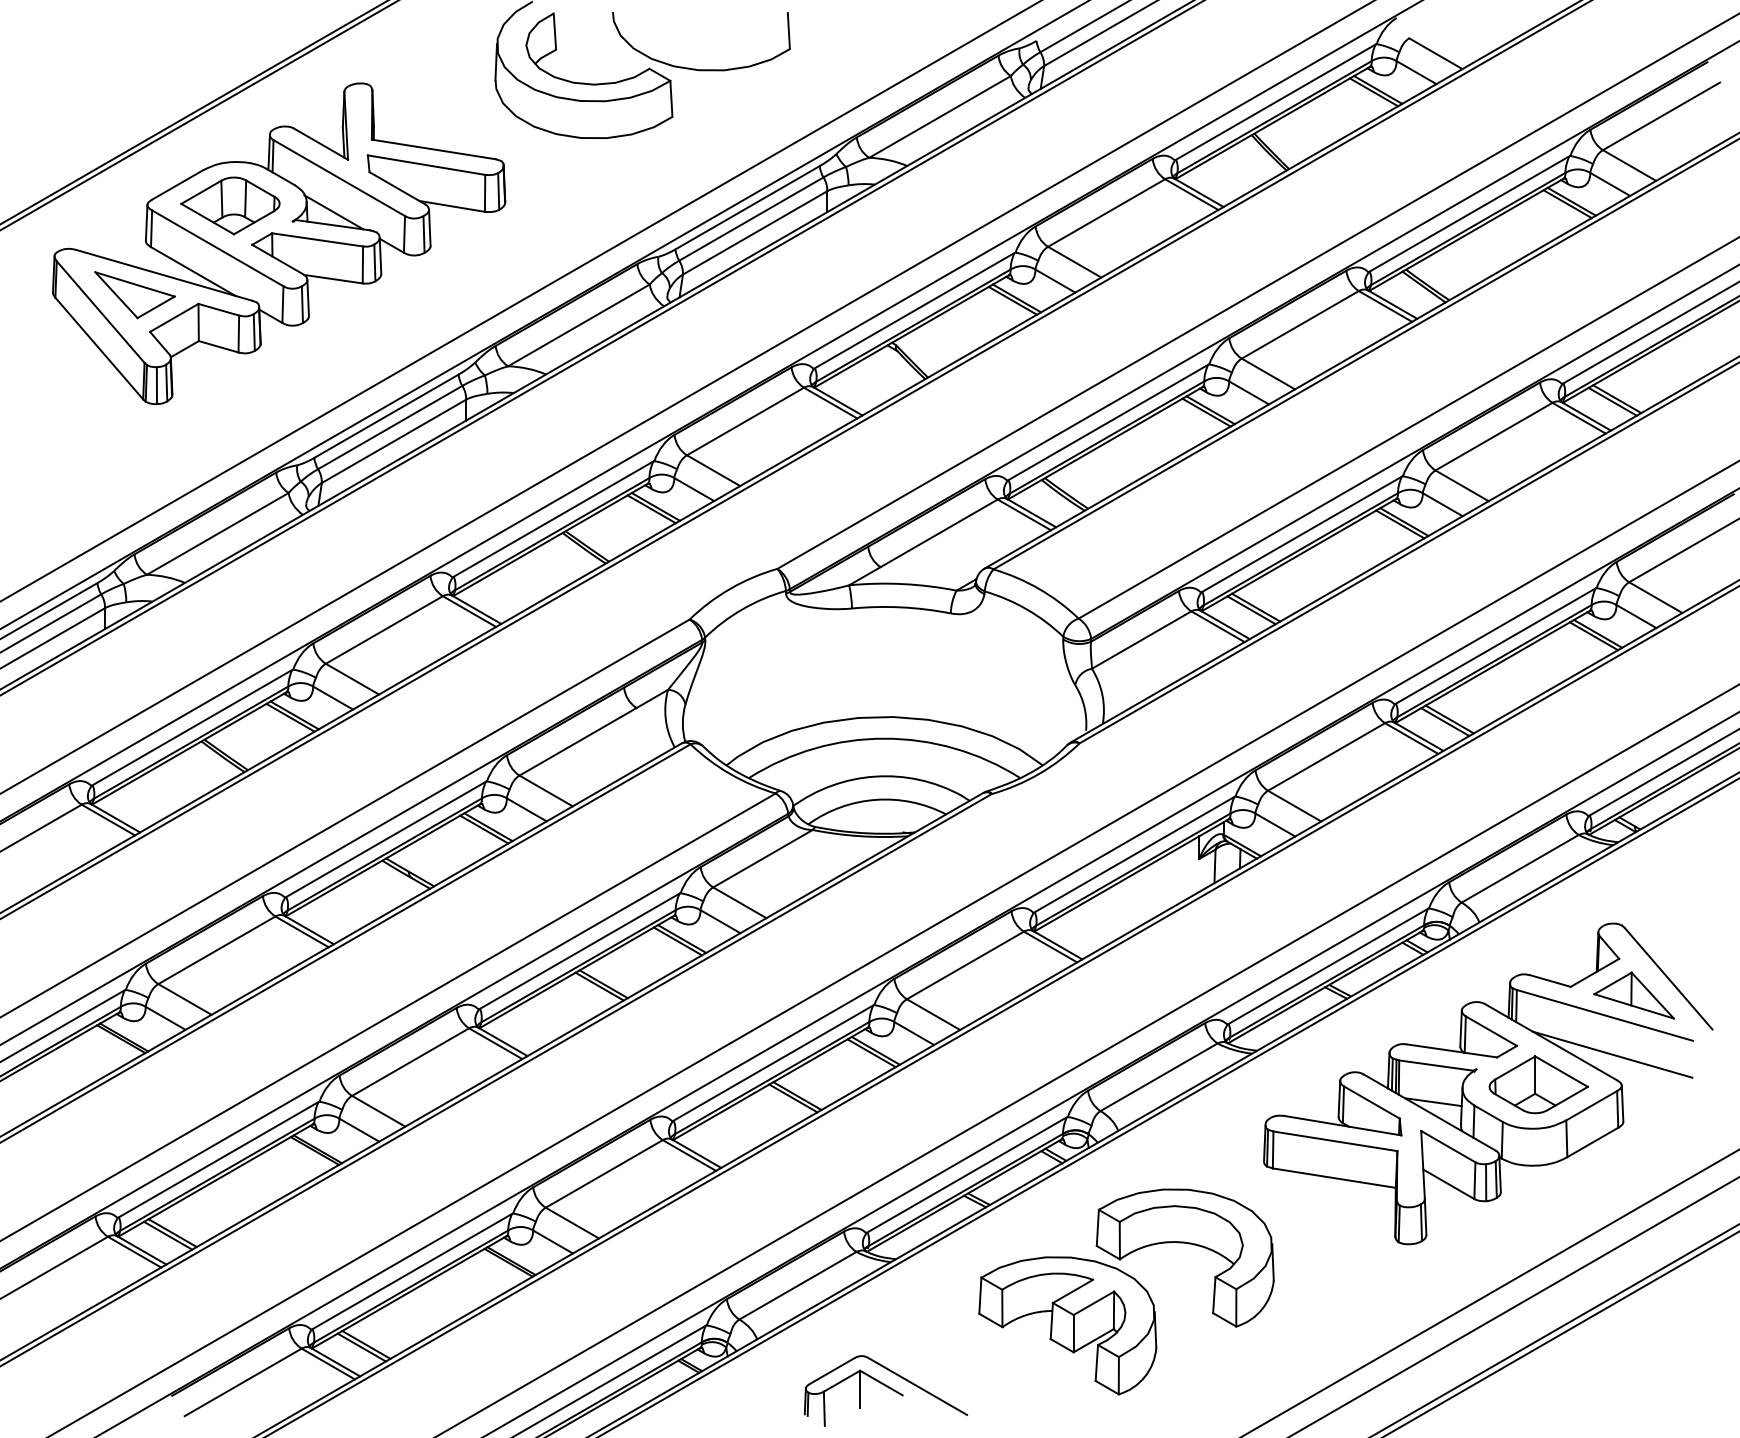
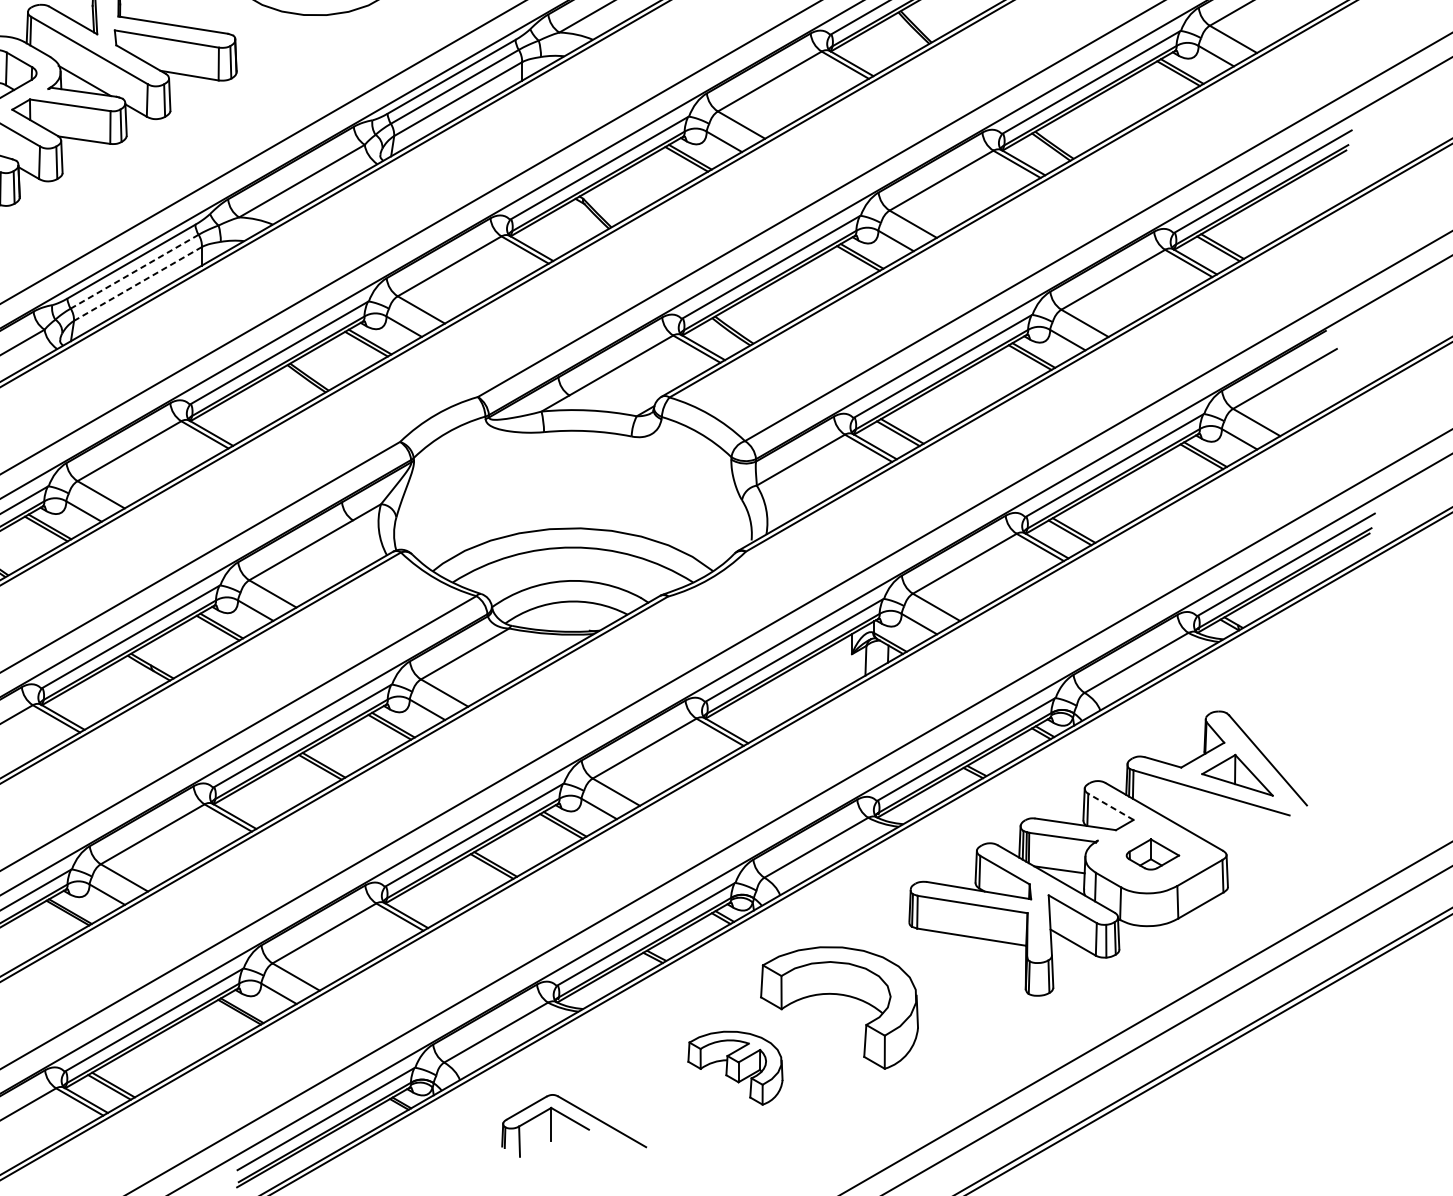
line: (389, 427) -> (134, 271), solid -> dashed
line: (393, 441) -> (137, 284), solid -> dashed
line: (1491, 1031) -> (1111, 807), solid -> dashed
line: (1612, 1054) -> (1218, 827), removed
part: (1538, 1084) -> (1152, 854), size x0.6
part: (1067, 1325) -> (735, 1067), size x0.6

